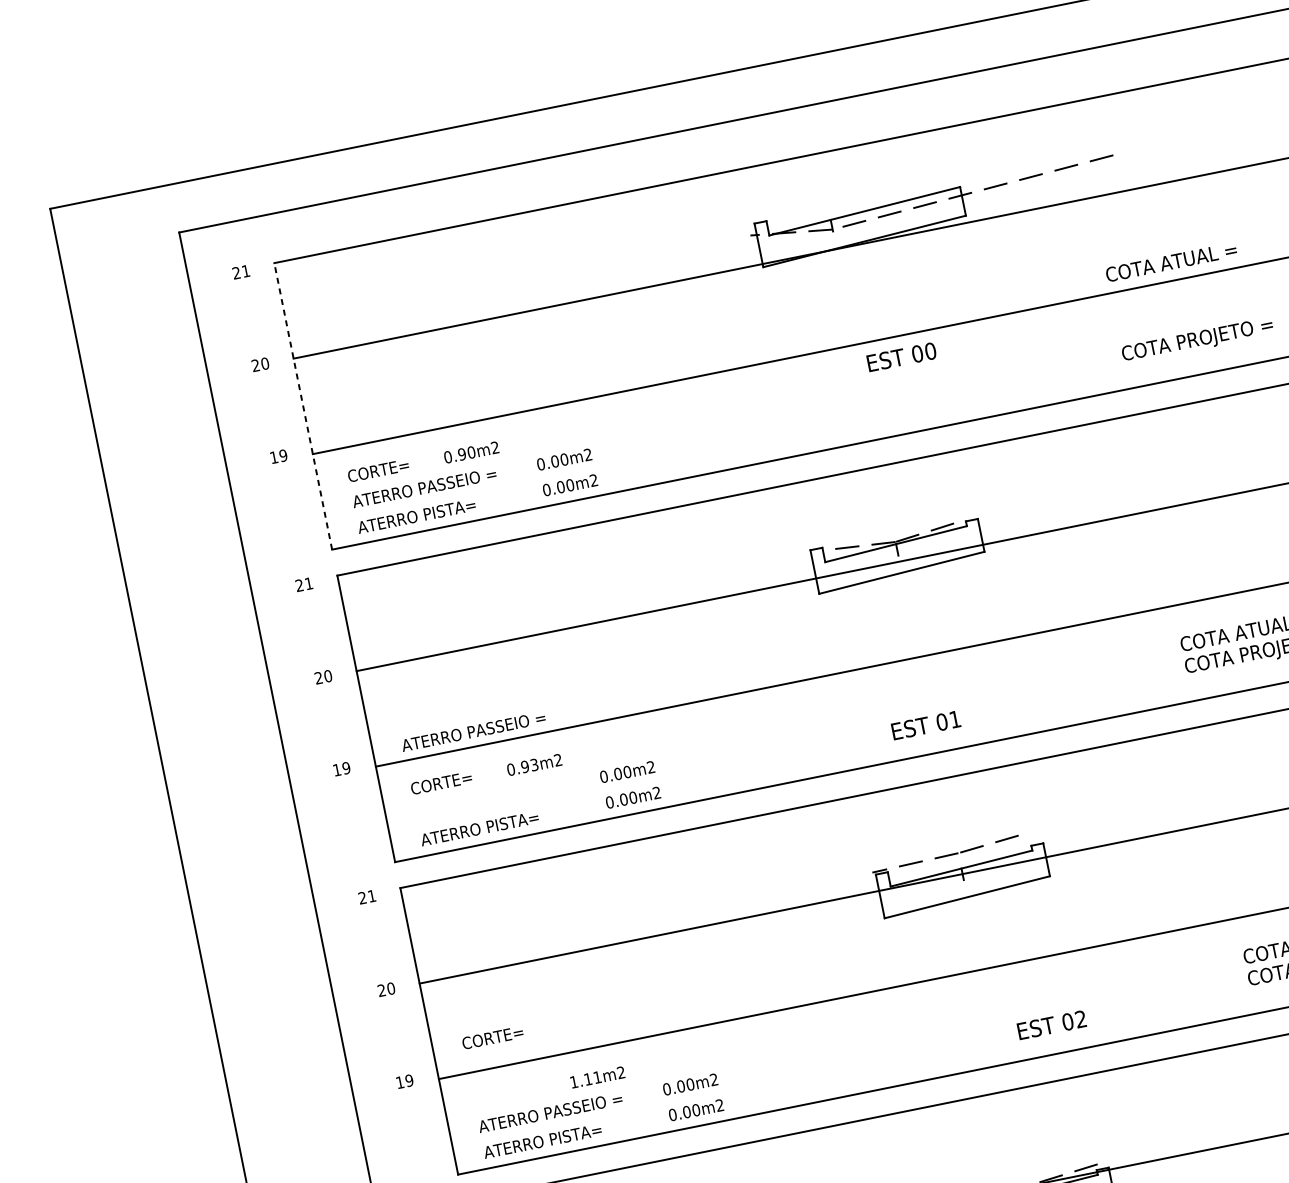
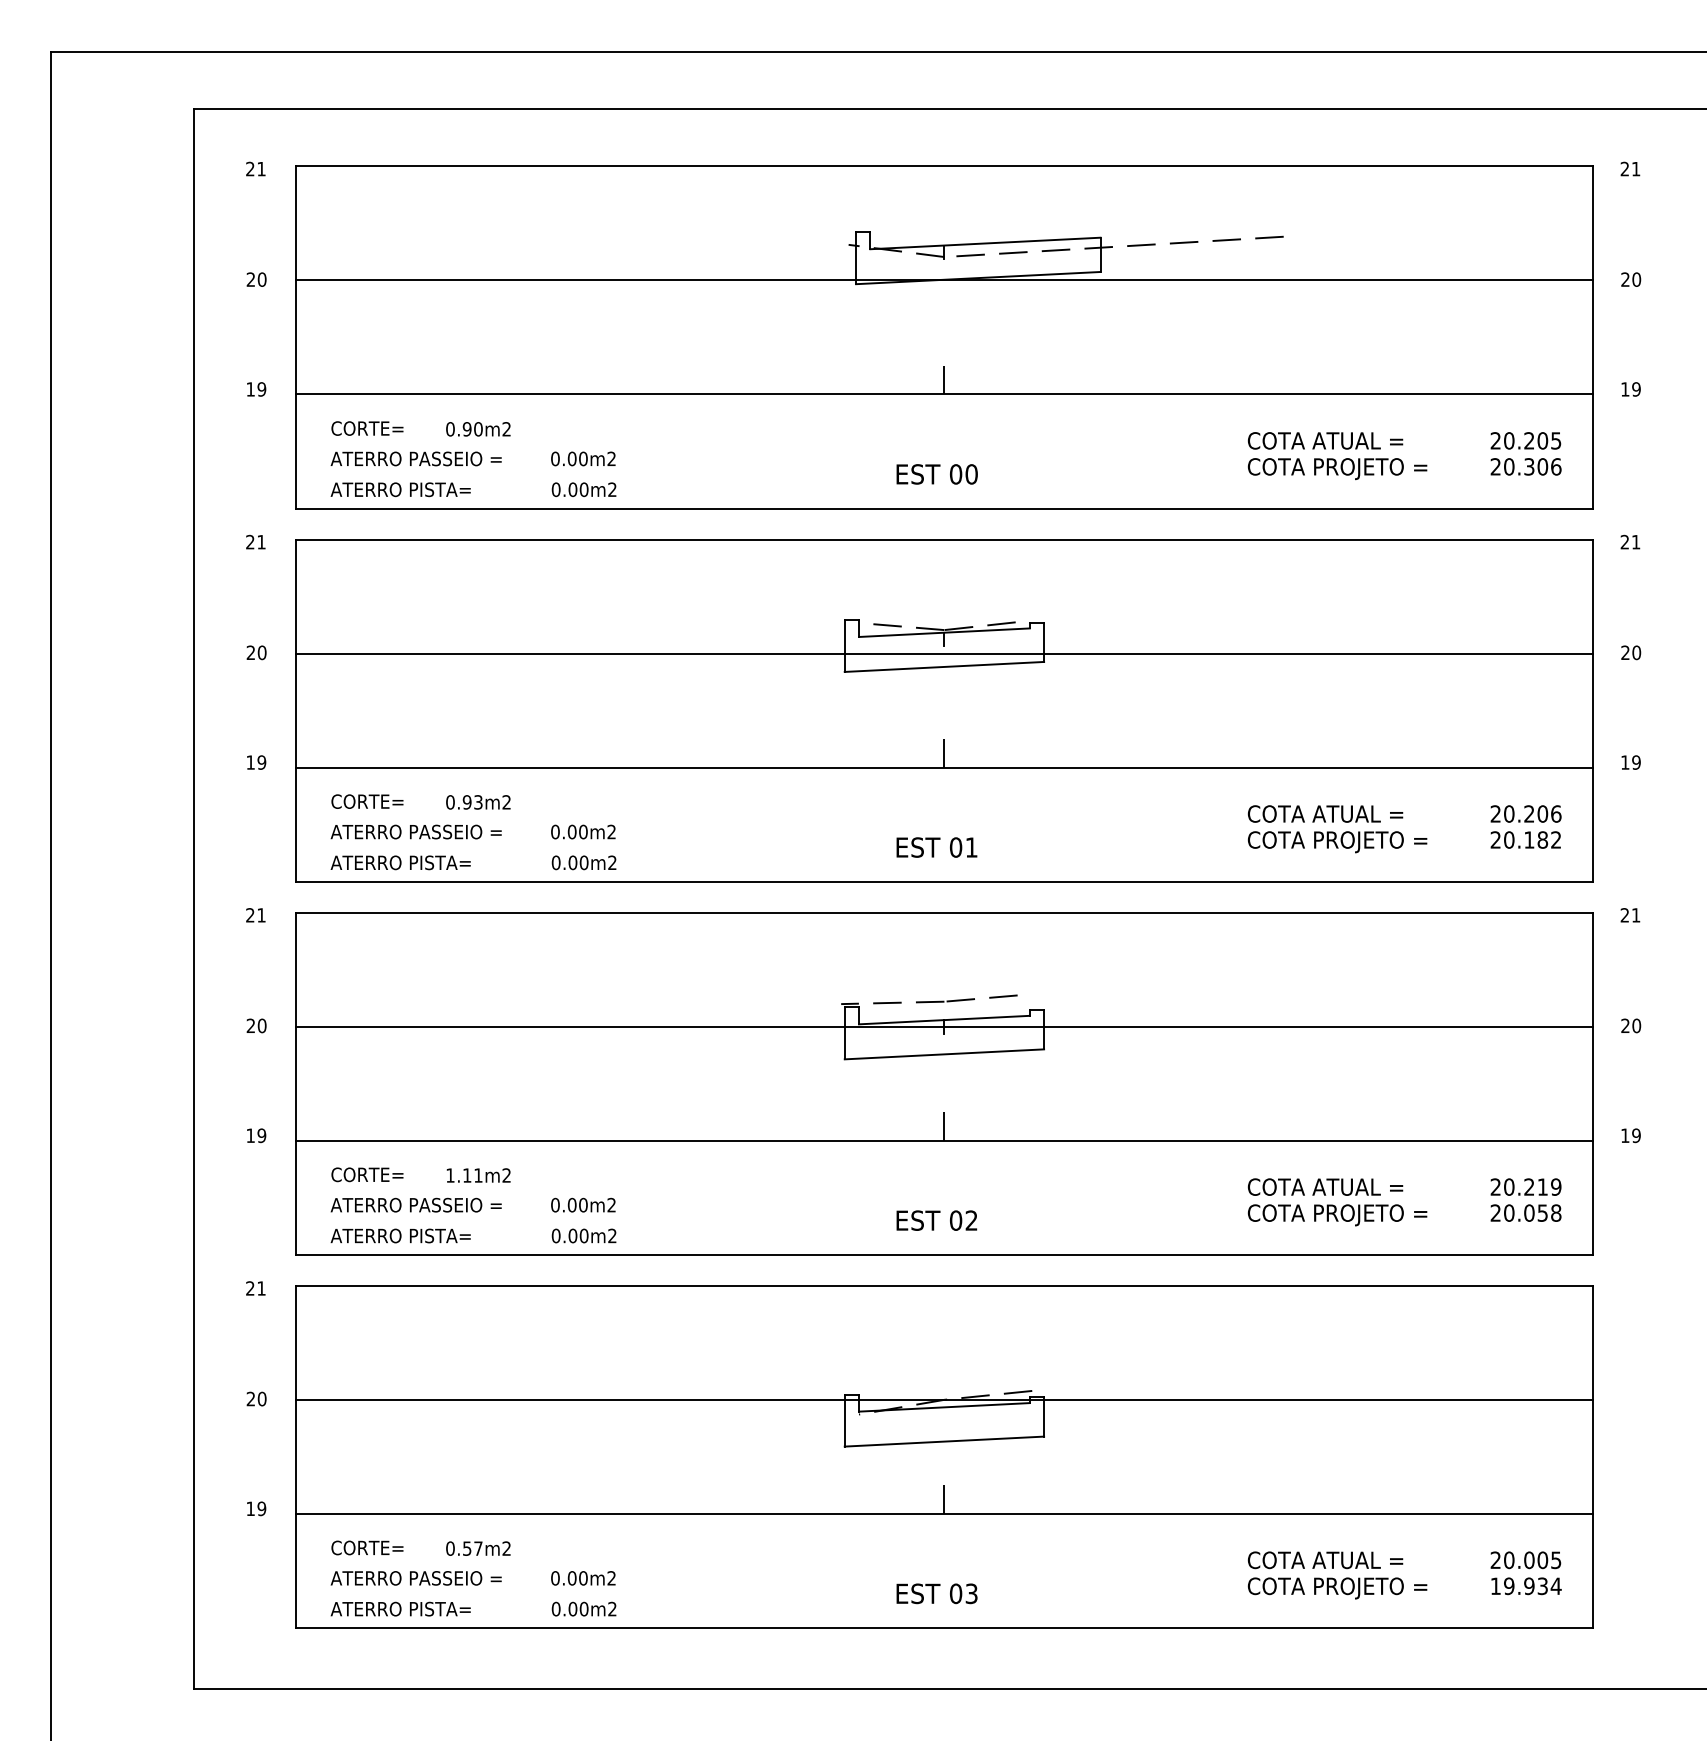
text: (1171, 261) -> (1325, 440), moved
line: (853, 332) -> (944, 379), added
text: (901, 357) -> (936, 474), moved
line: (303, 405) -> (296, 336), dashed -> solid
line: (916, 644) -> (944, 752), added
text: (472, 731) -> (415, 831), moved
line: (979, 956) -> (944, 1125), added
text: (1051, 1025) -> (936, 1220), moved
text: (492, 1037) -> (367, 1174), moved

